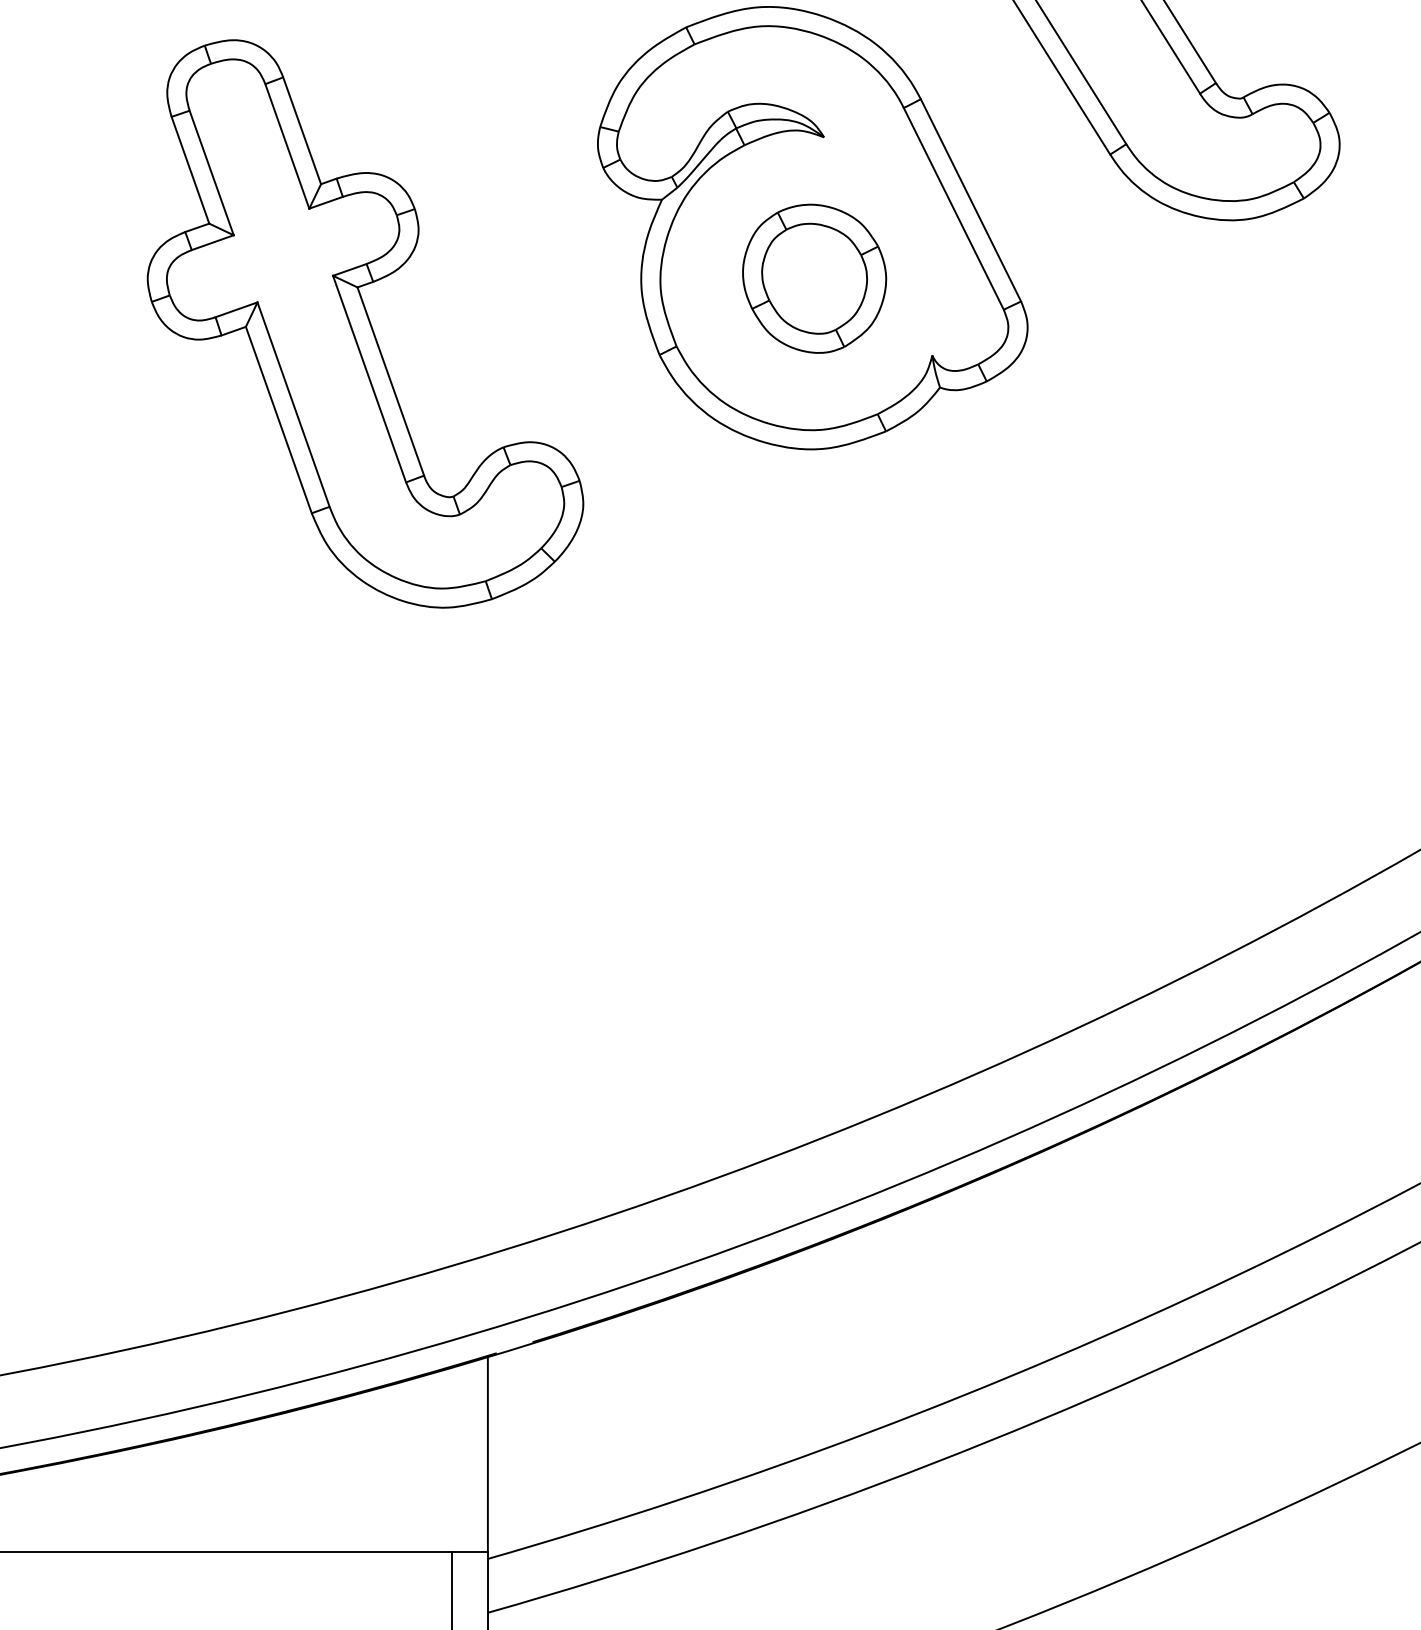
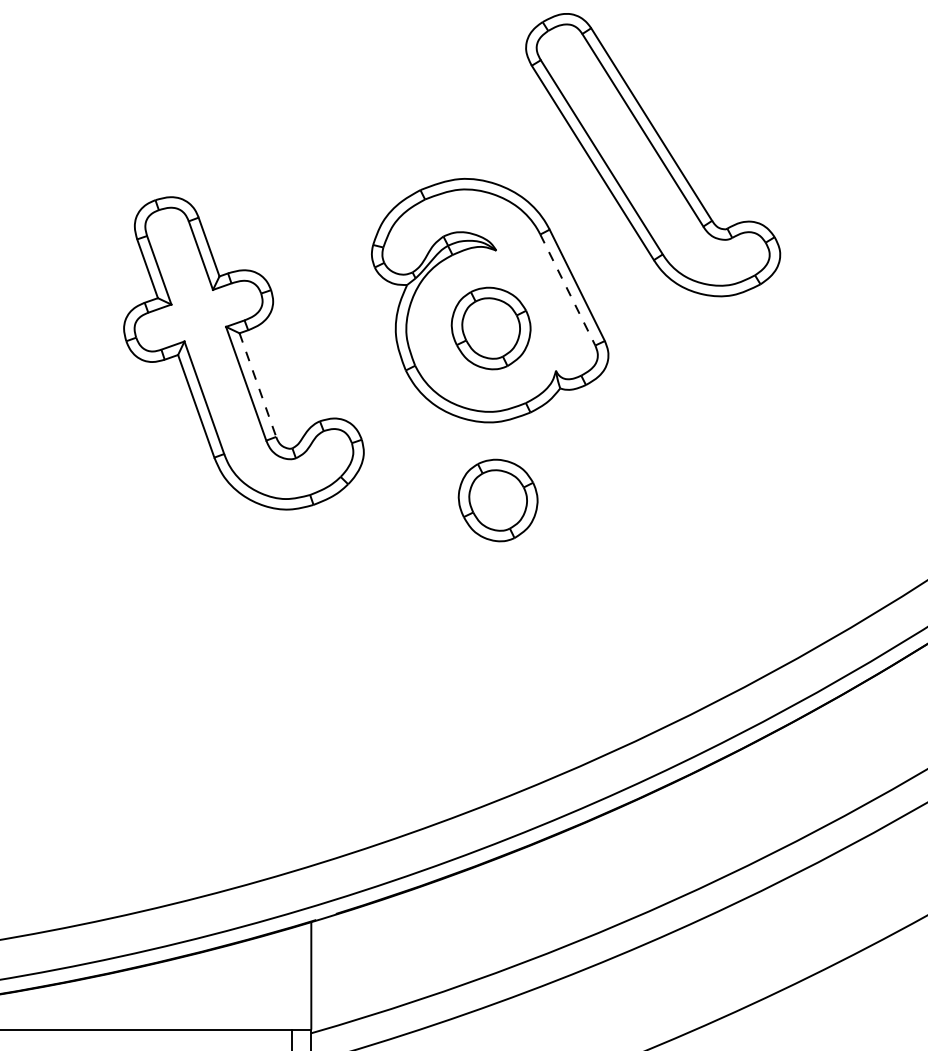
line: (953, 209) -> (567, 290), solid -> dashed
line: (390, 382) -> (257, 385), solid -> dashed
part: (826, 591) -> (497, 500), added

